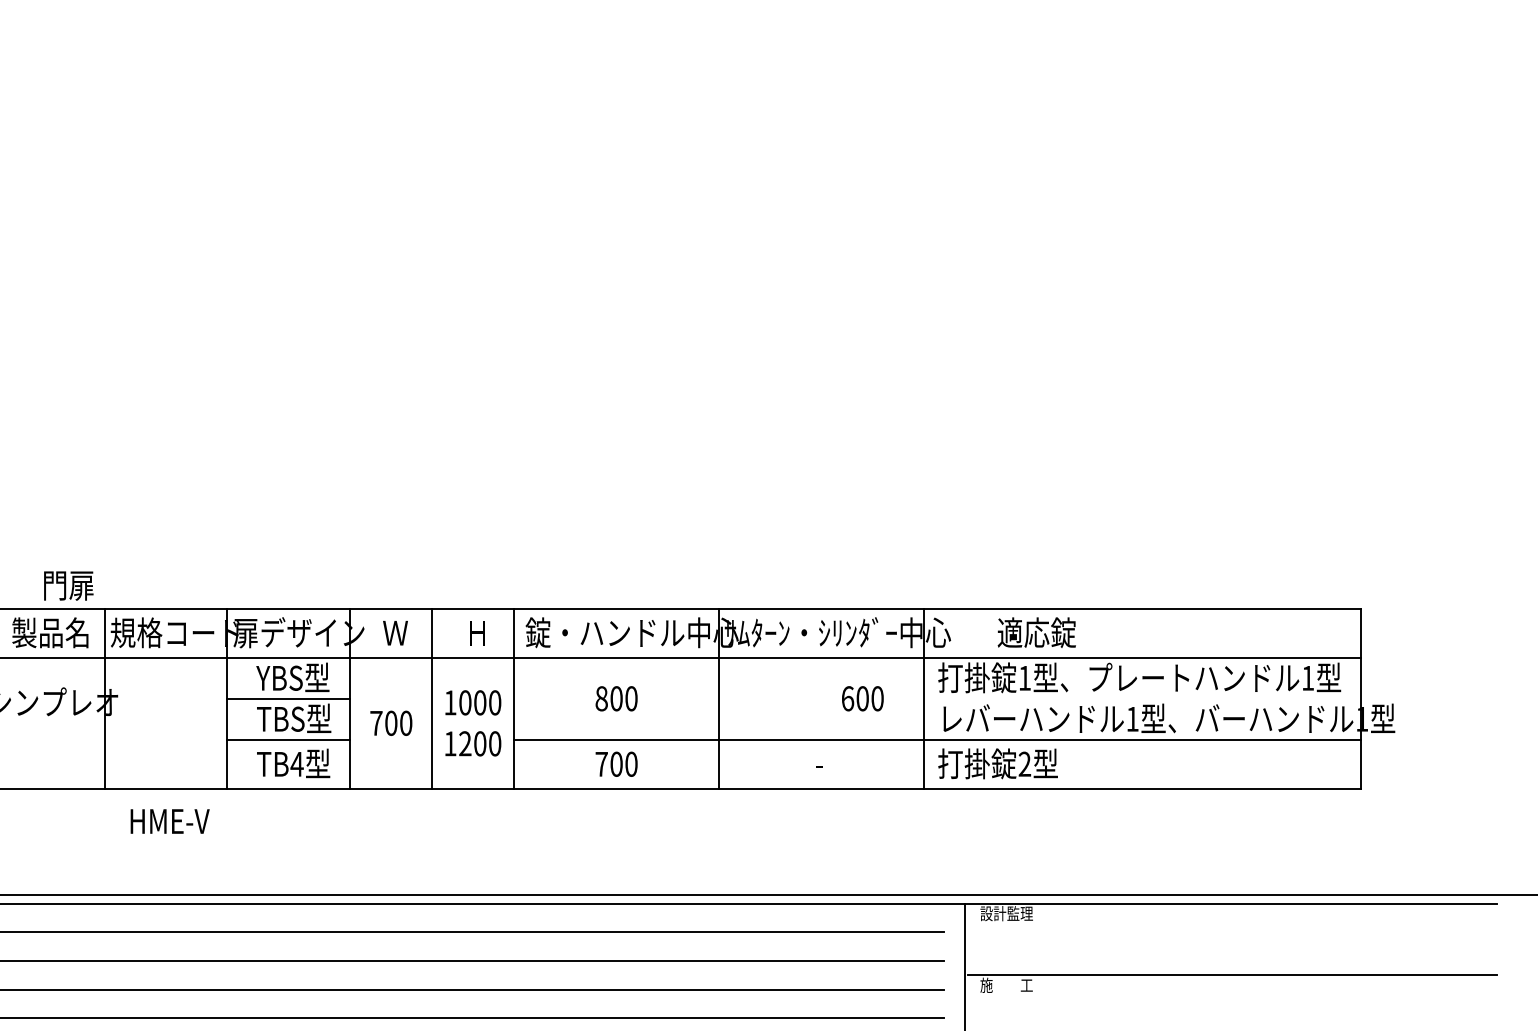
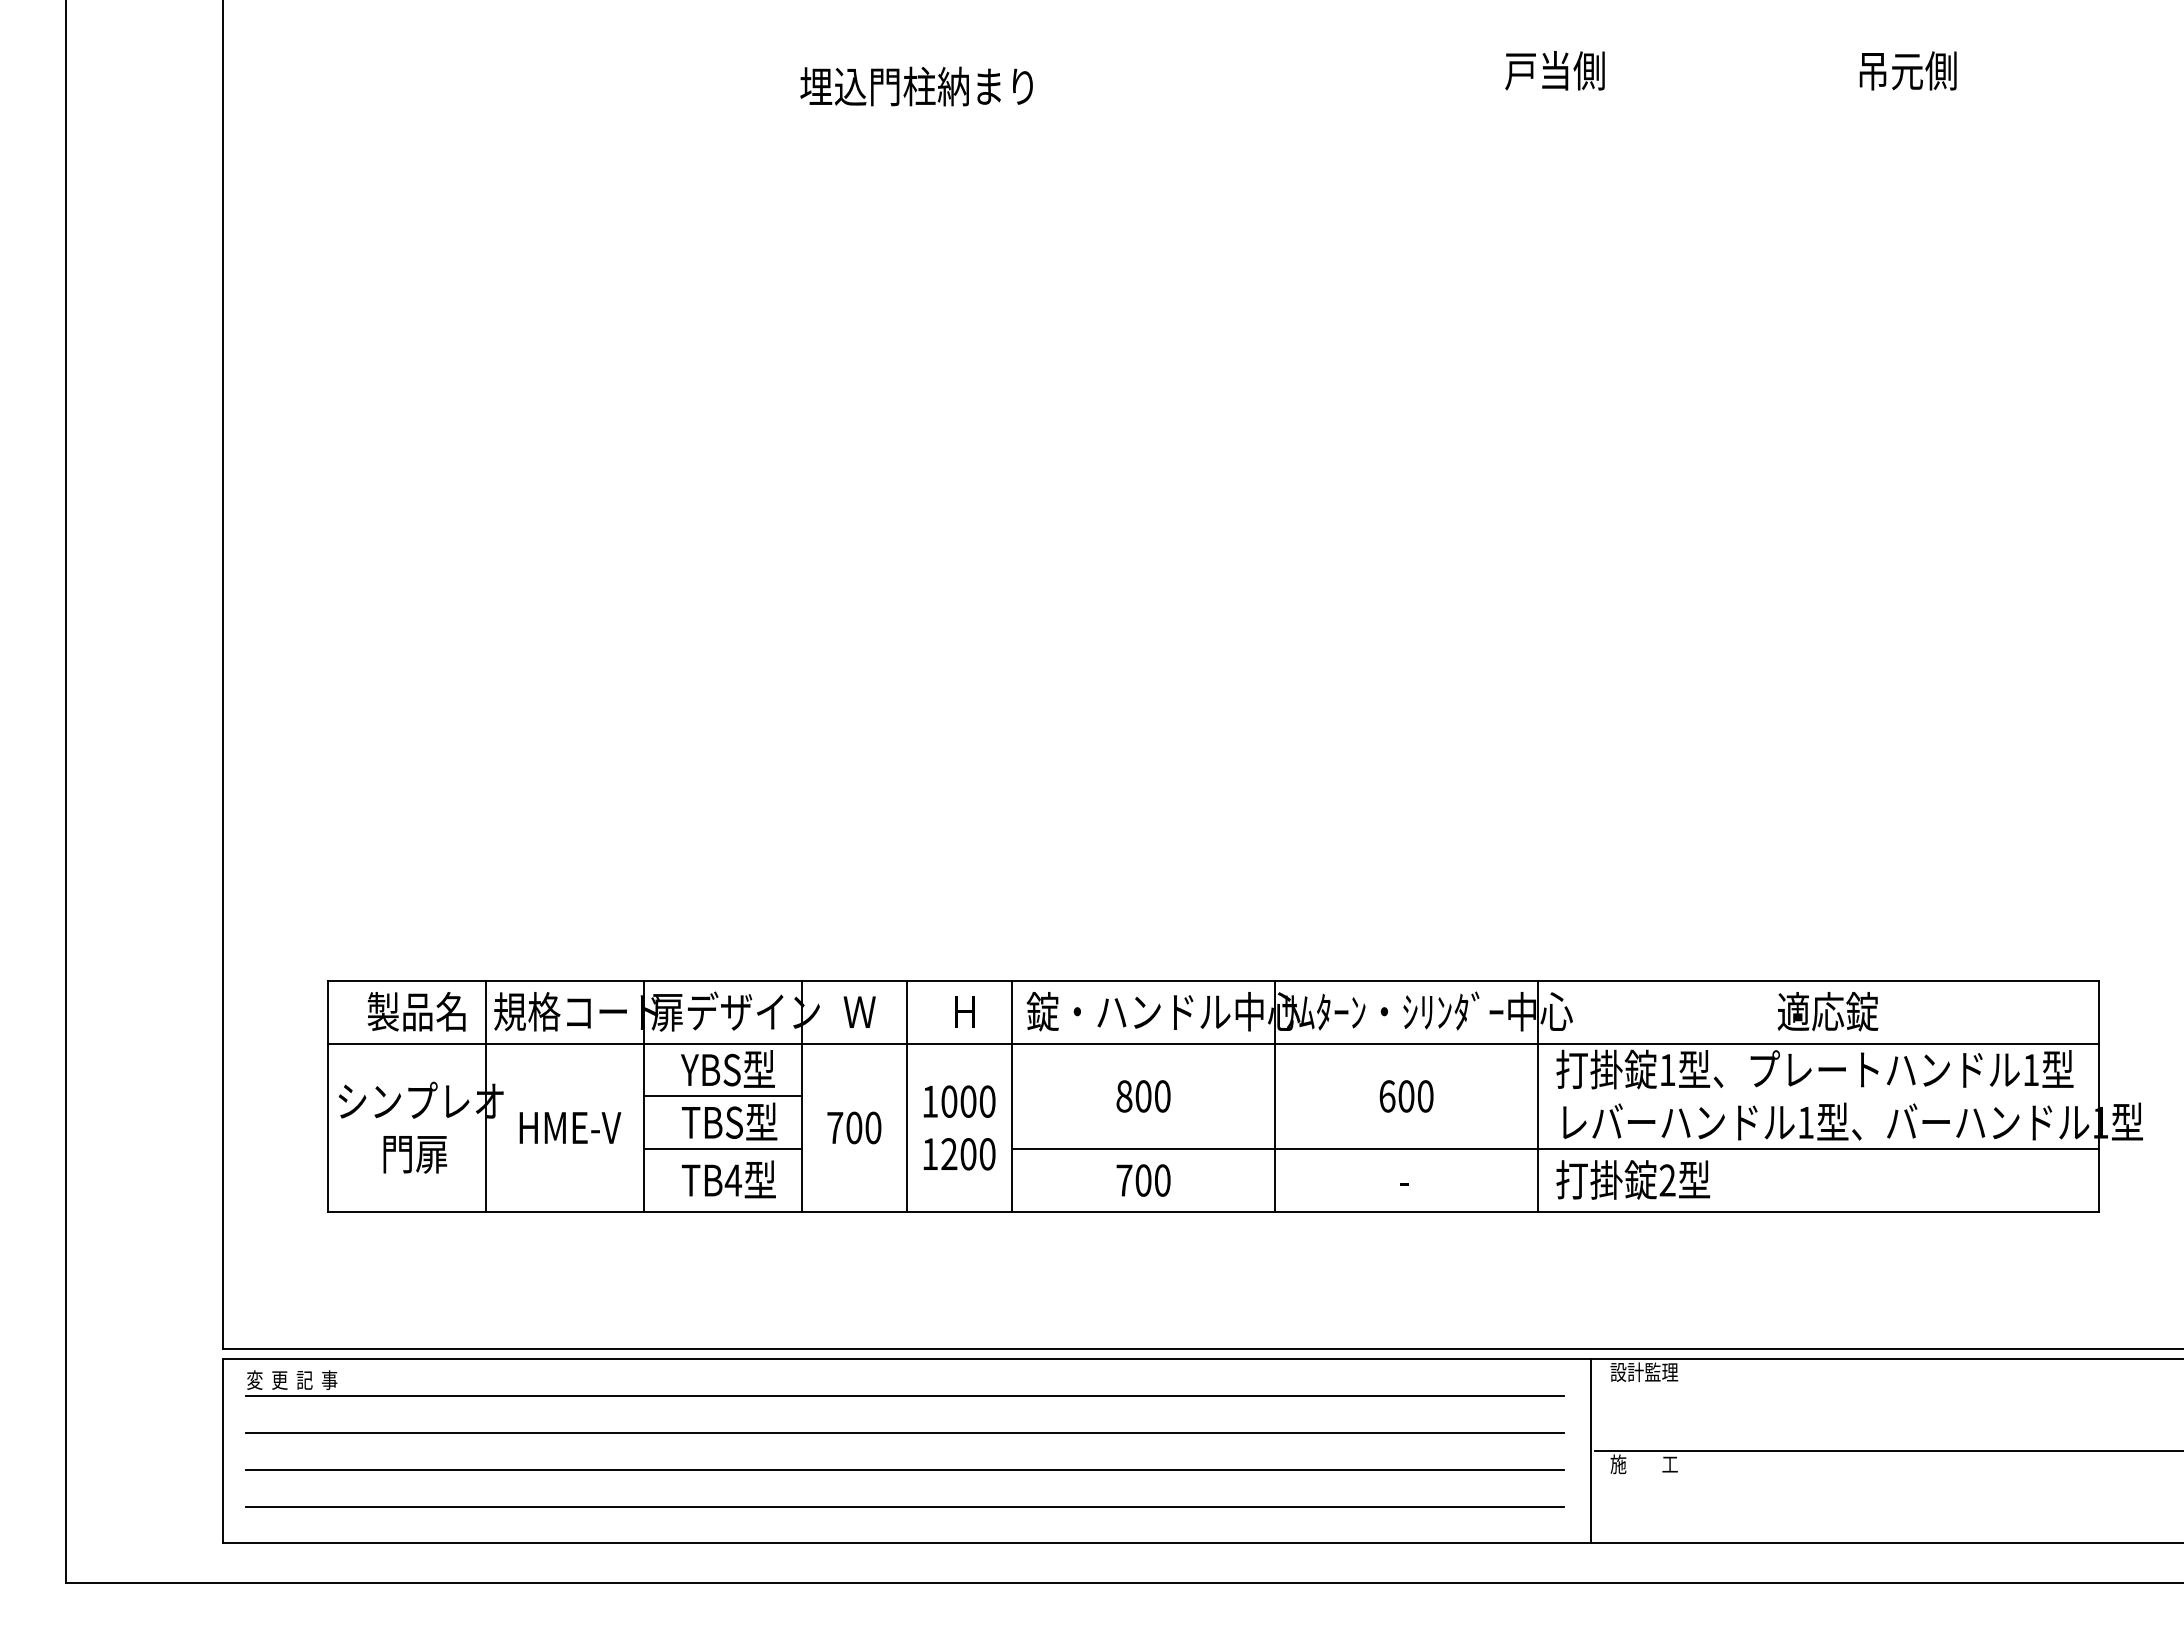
text: (68, 585) -> (415, 1154), moved
text: (1036, 632) -> (1827, 1011), moved
text: (862, 698) -> (1406, 1096), moved
text: (170, 821) -> (570, 1127), moved

